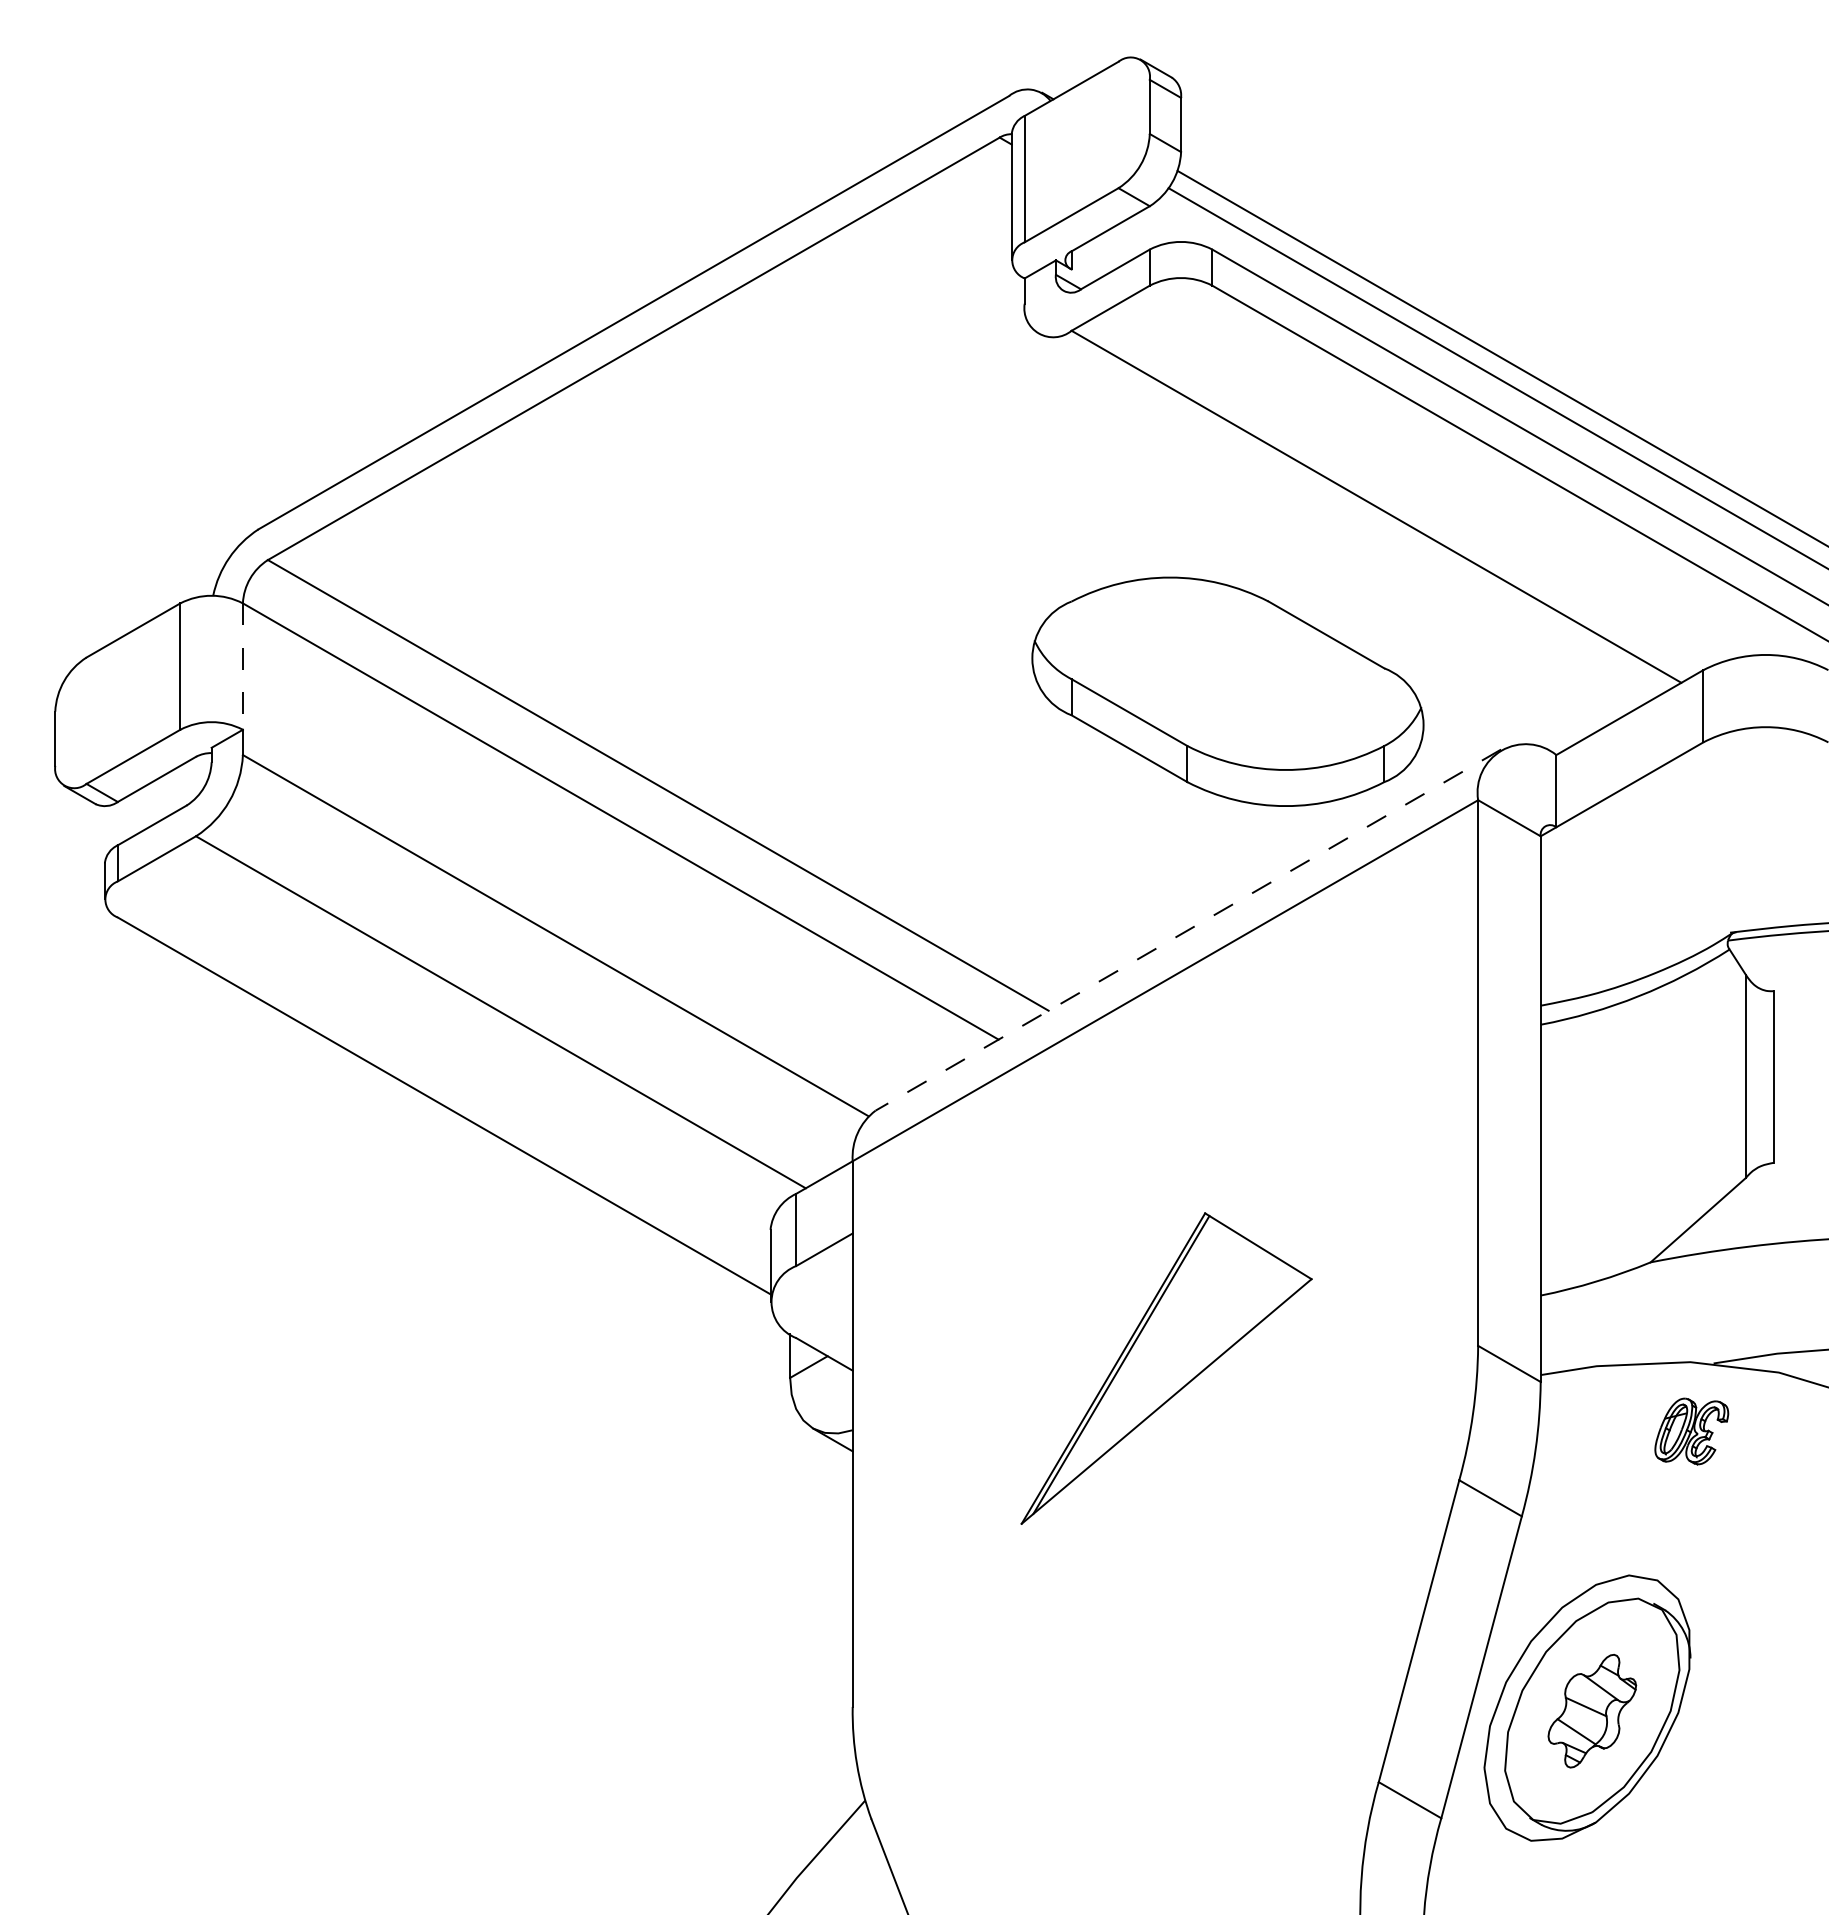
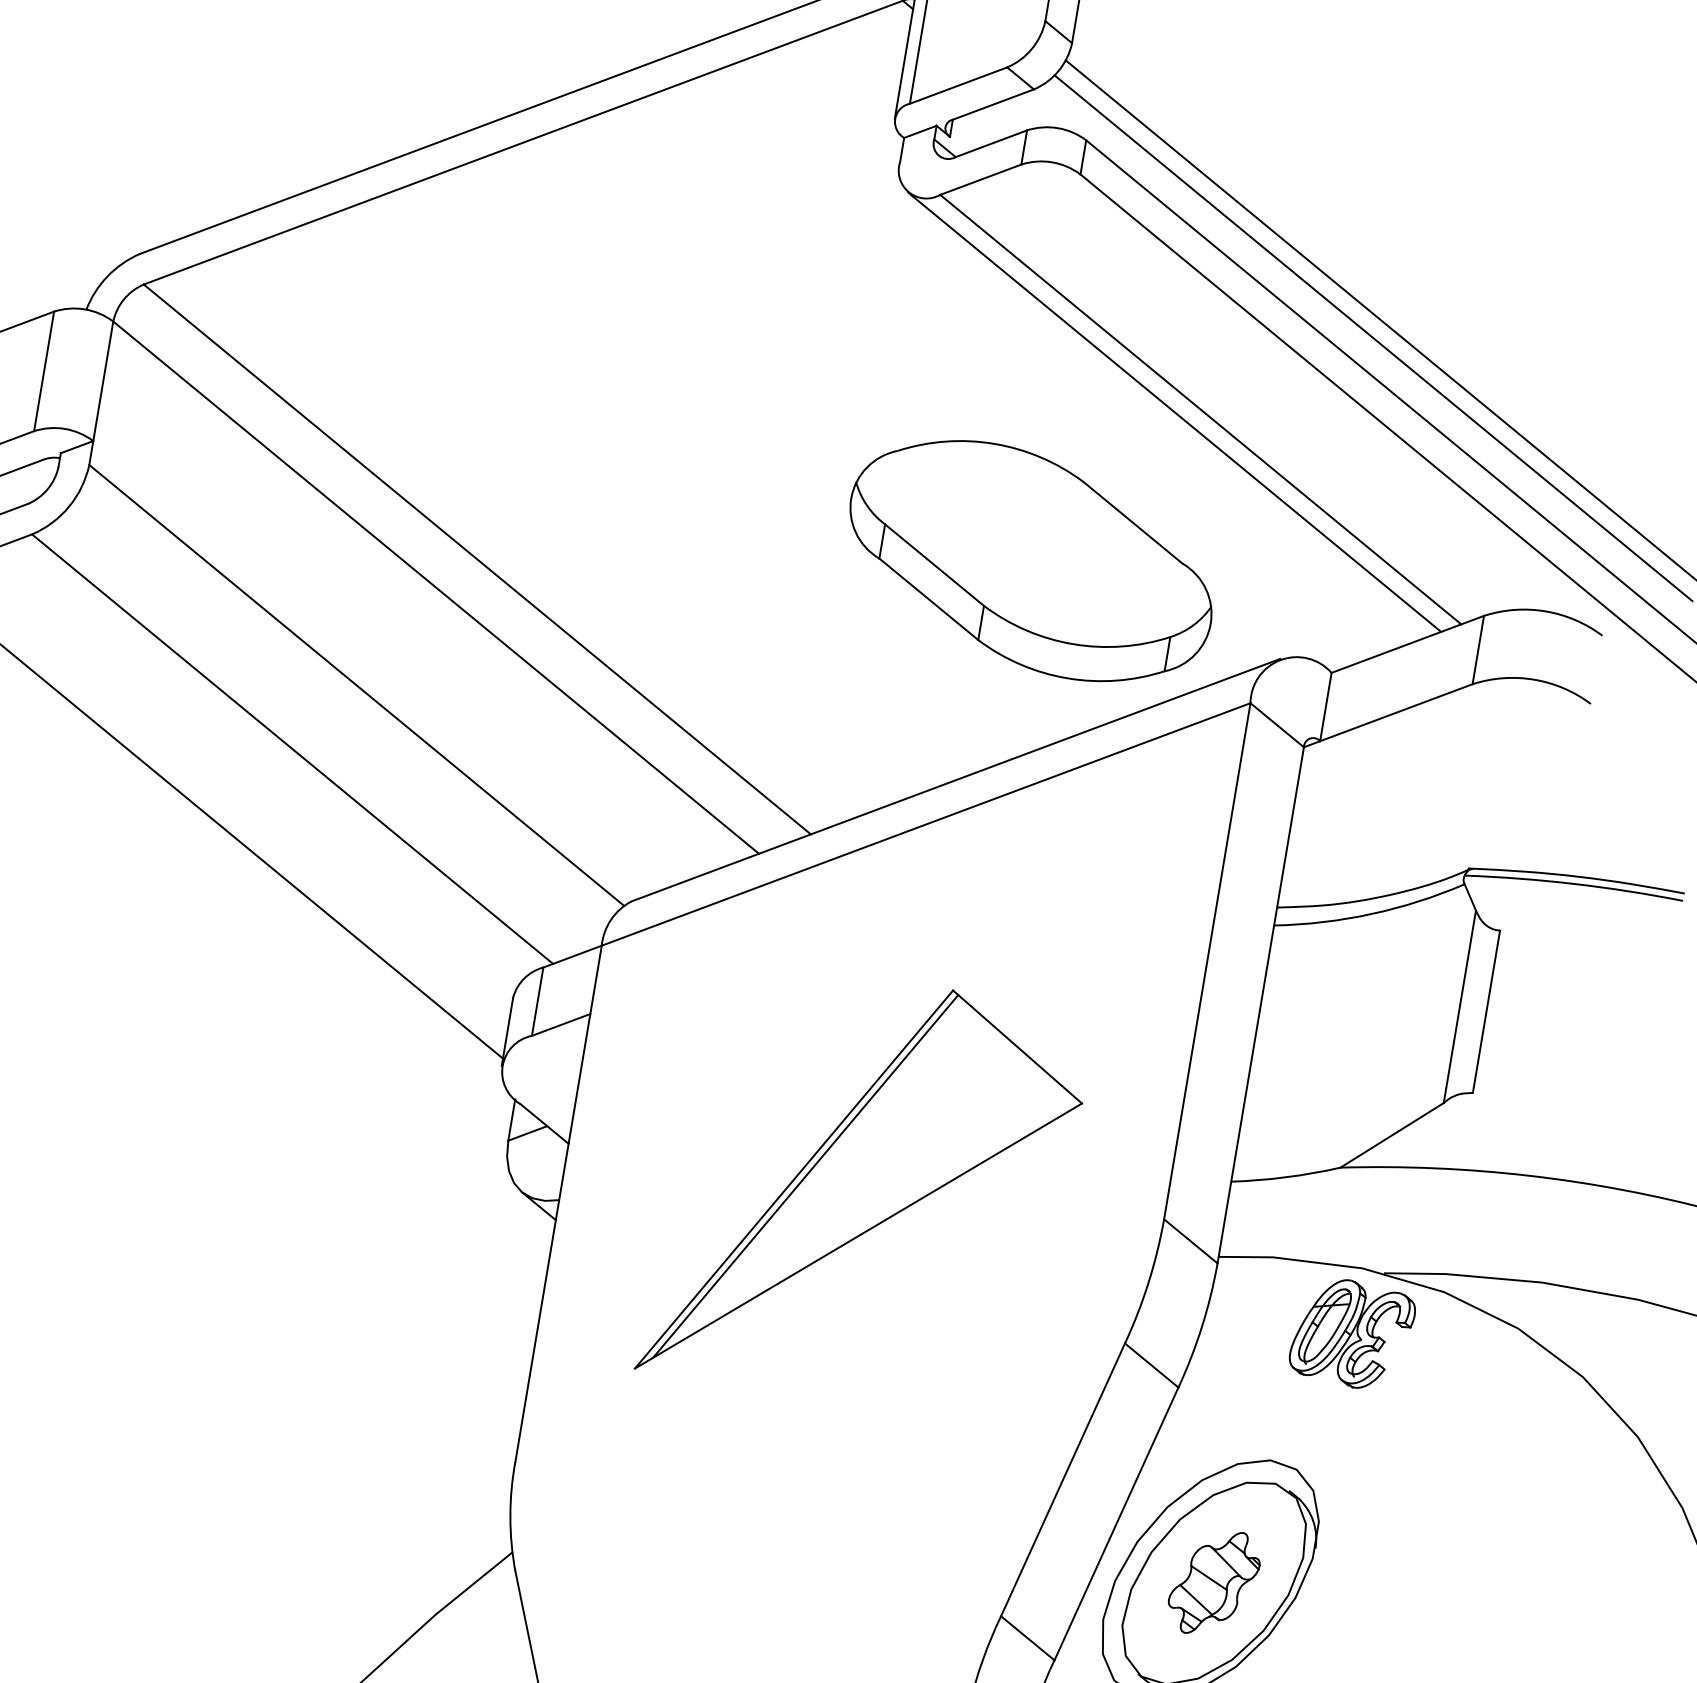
line: (1350, 514) -> (1174, 412), added
line: (242, 667) -> (102, 382), dashed -> solid
line: (1187, 930) -> (954, 780), dashed -> solid
part: (1166, 1368) -> (865, 1191), size x1.43
part: (1691, 1431) -> (1352, 1334), size x1.67

